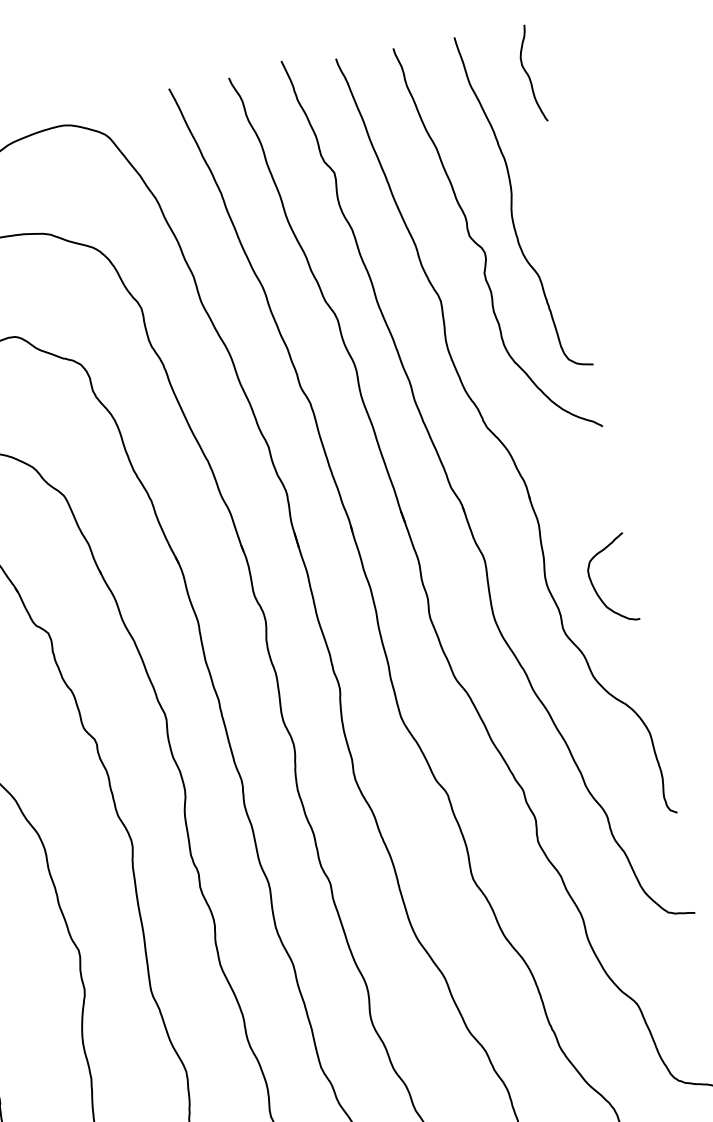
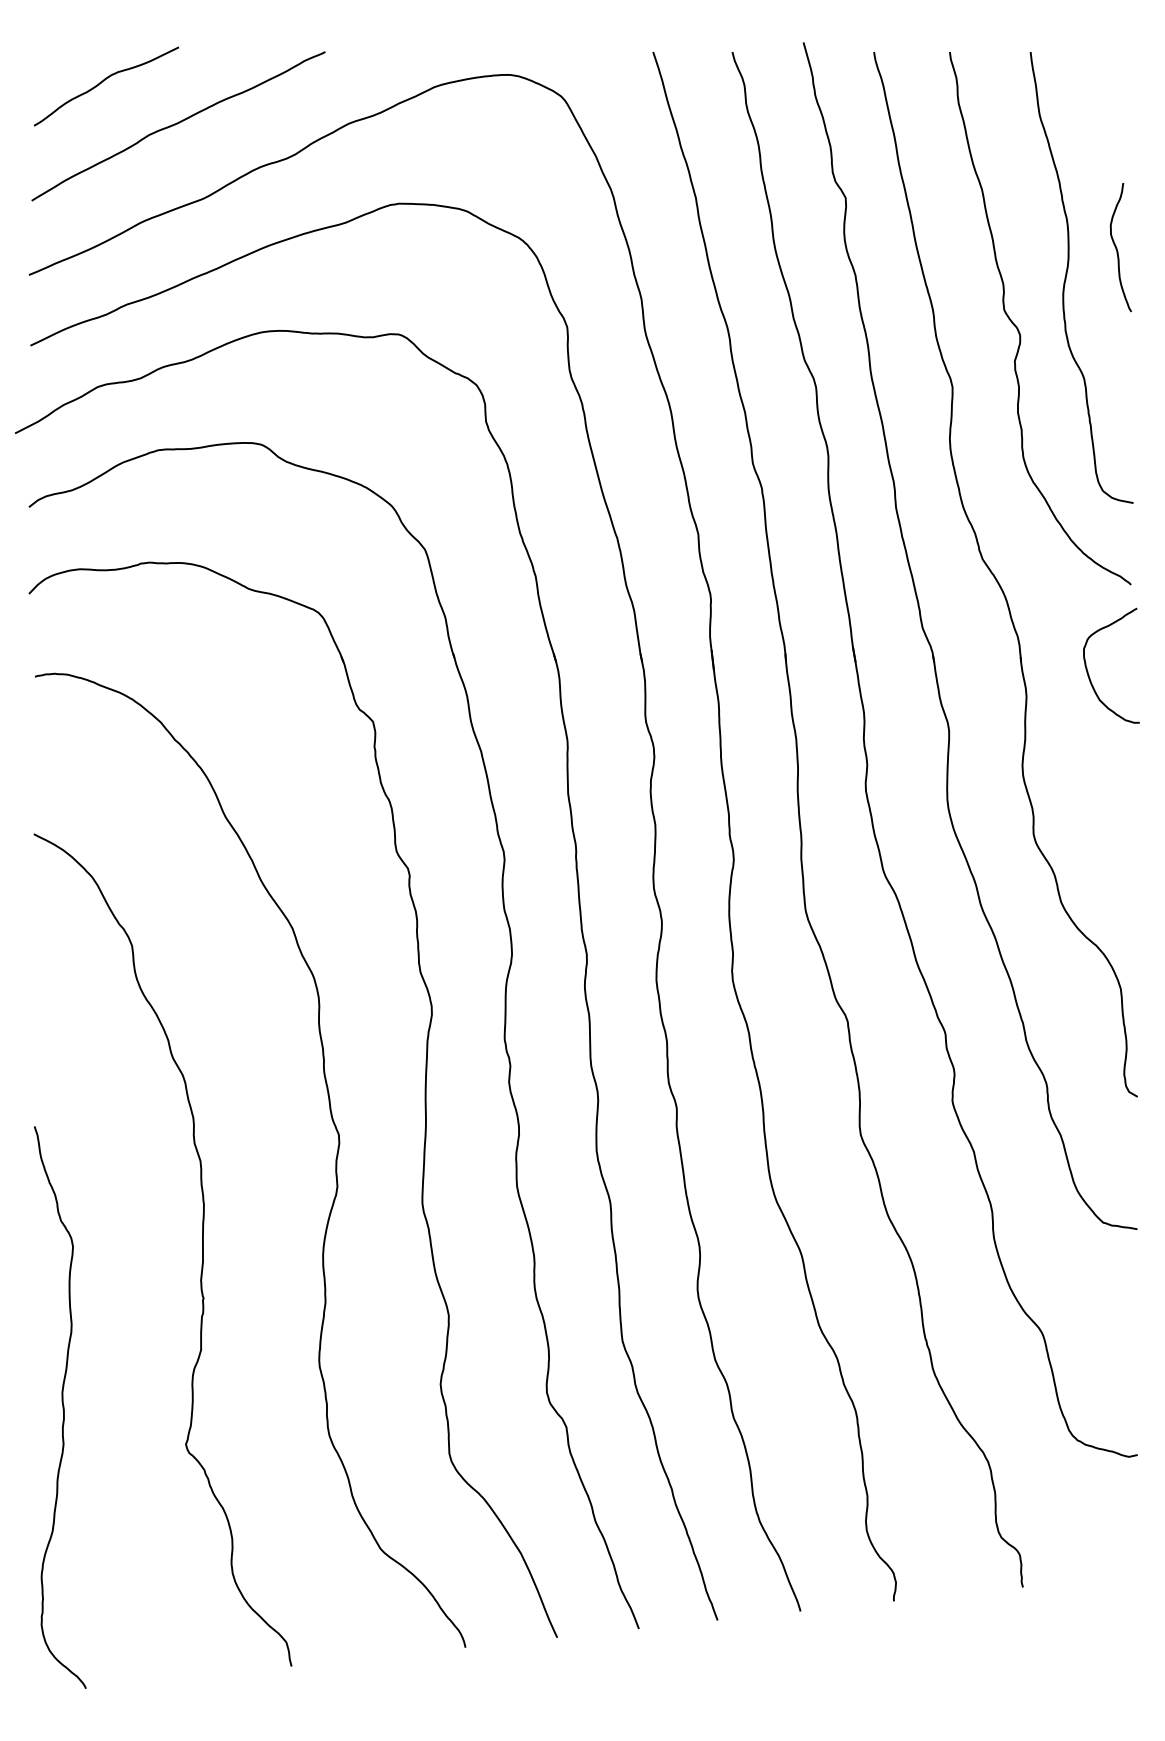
curve: (528, 75) -> (1117, 248), moved
curve: (594, 587) -> (1088, 671), moved

